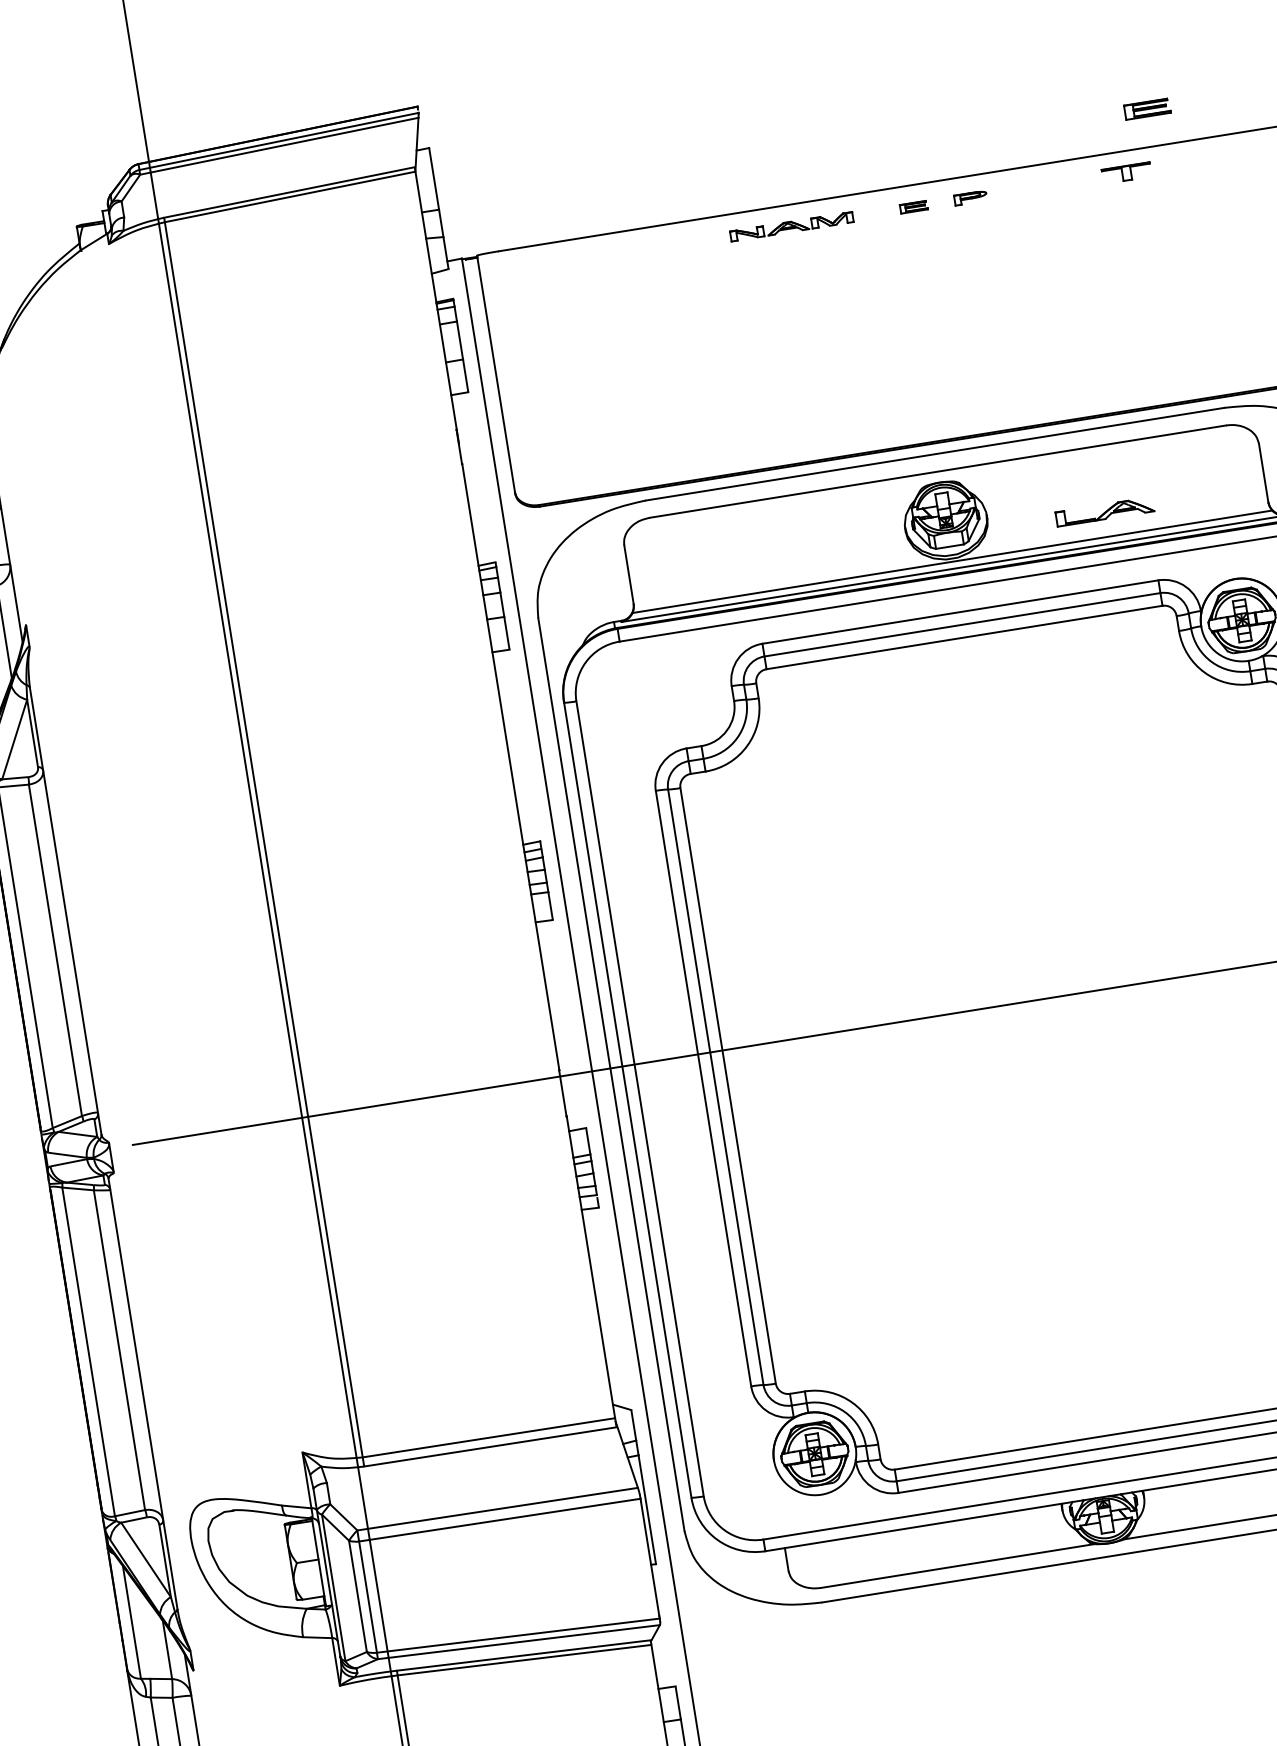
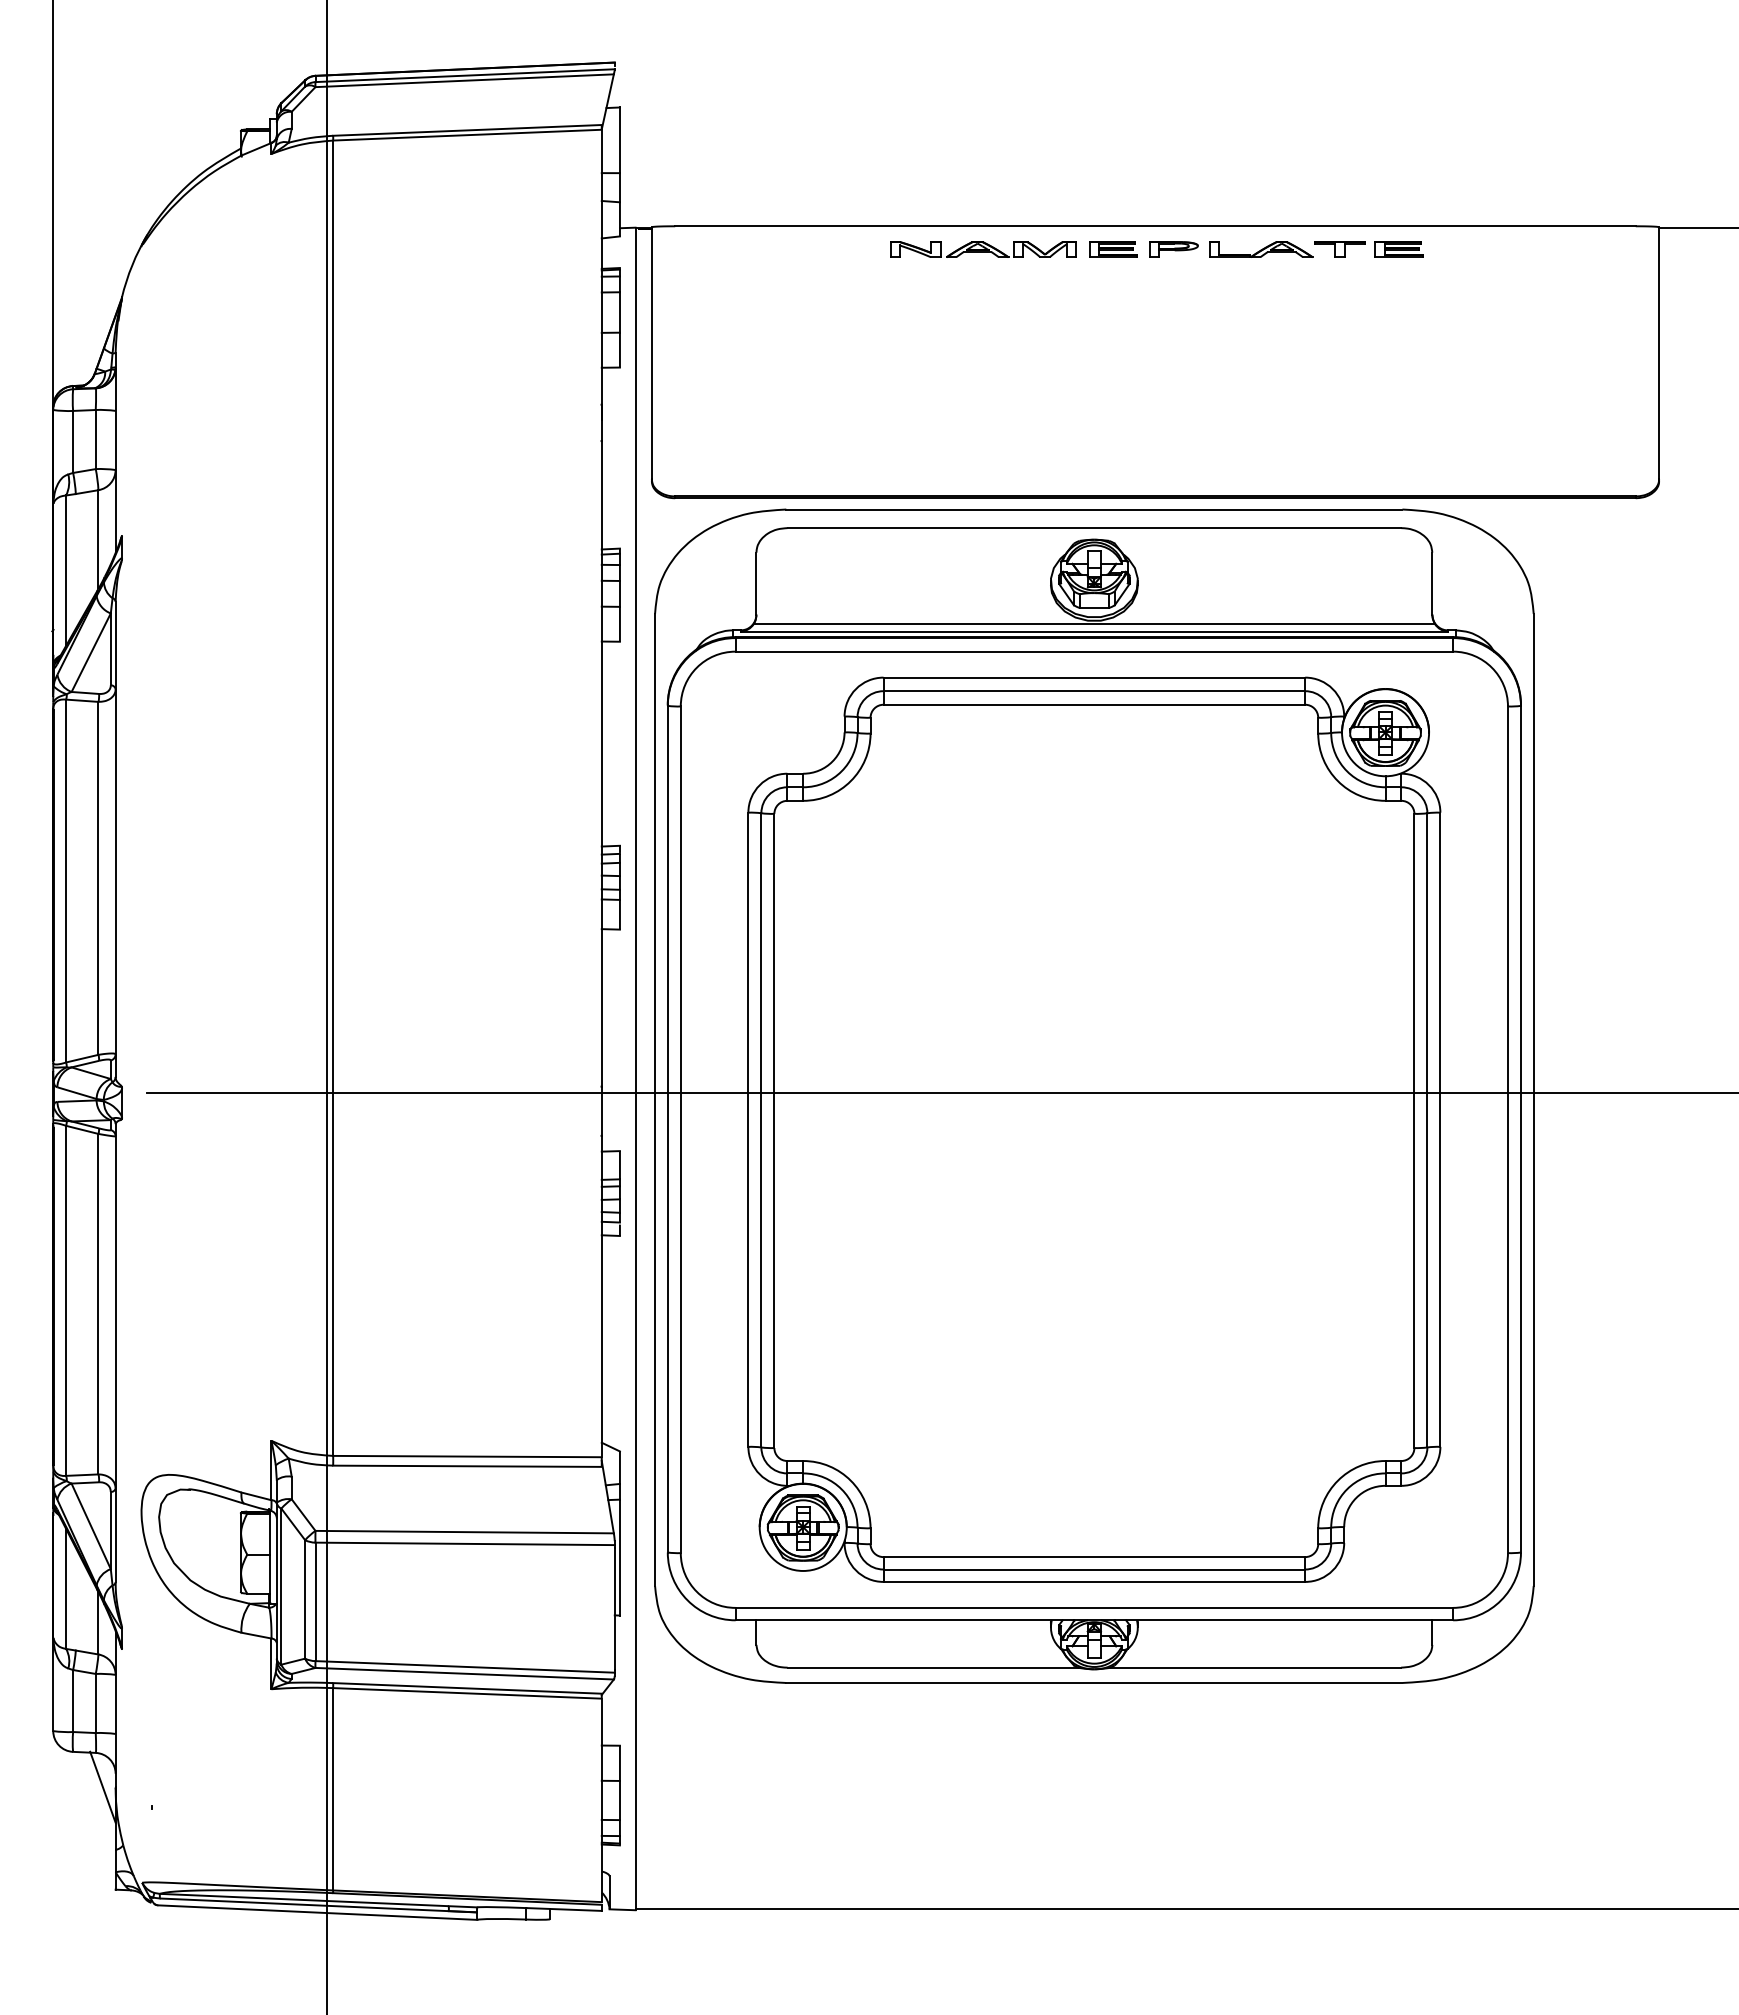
part: (1146, 109) -> (1398, 249), moved
part: (970, 198) -> (1173, 249), size x1.43
part: (913, 207) -> (1113, 249), size x1.67
part: (791, 226) -> (983, 249), size x1.43
part: (1105, 511) -> (1261, 249), moved

